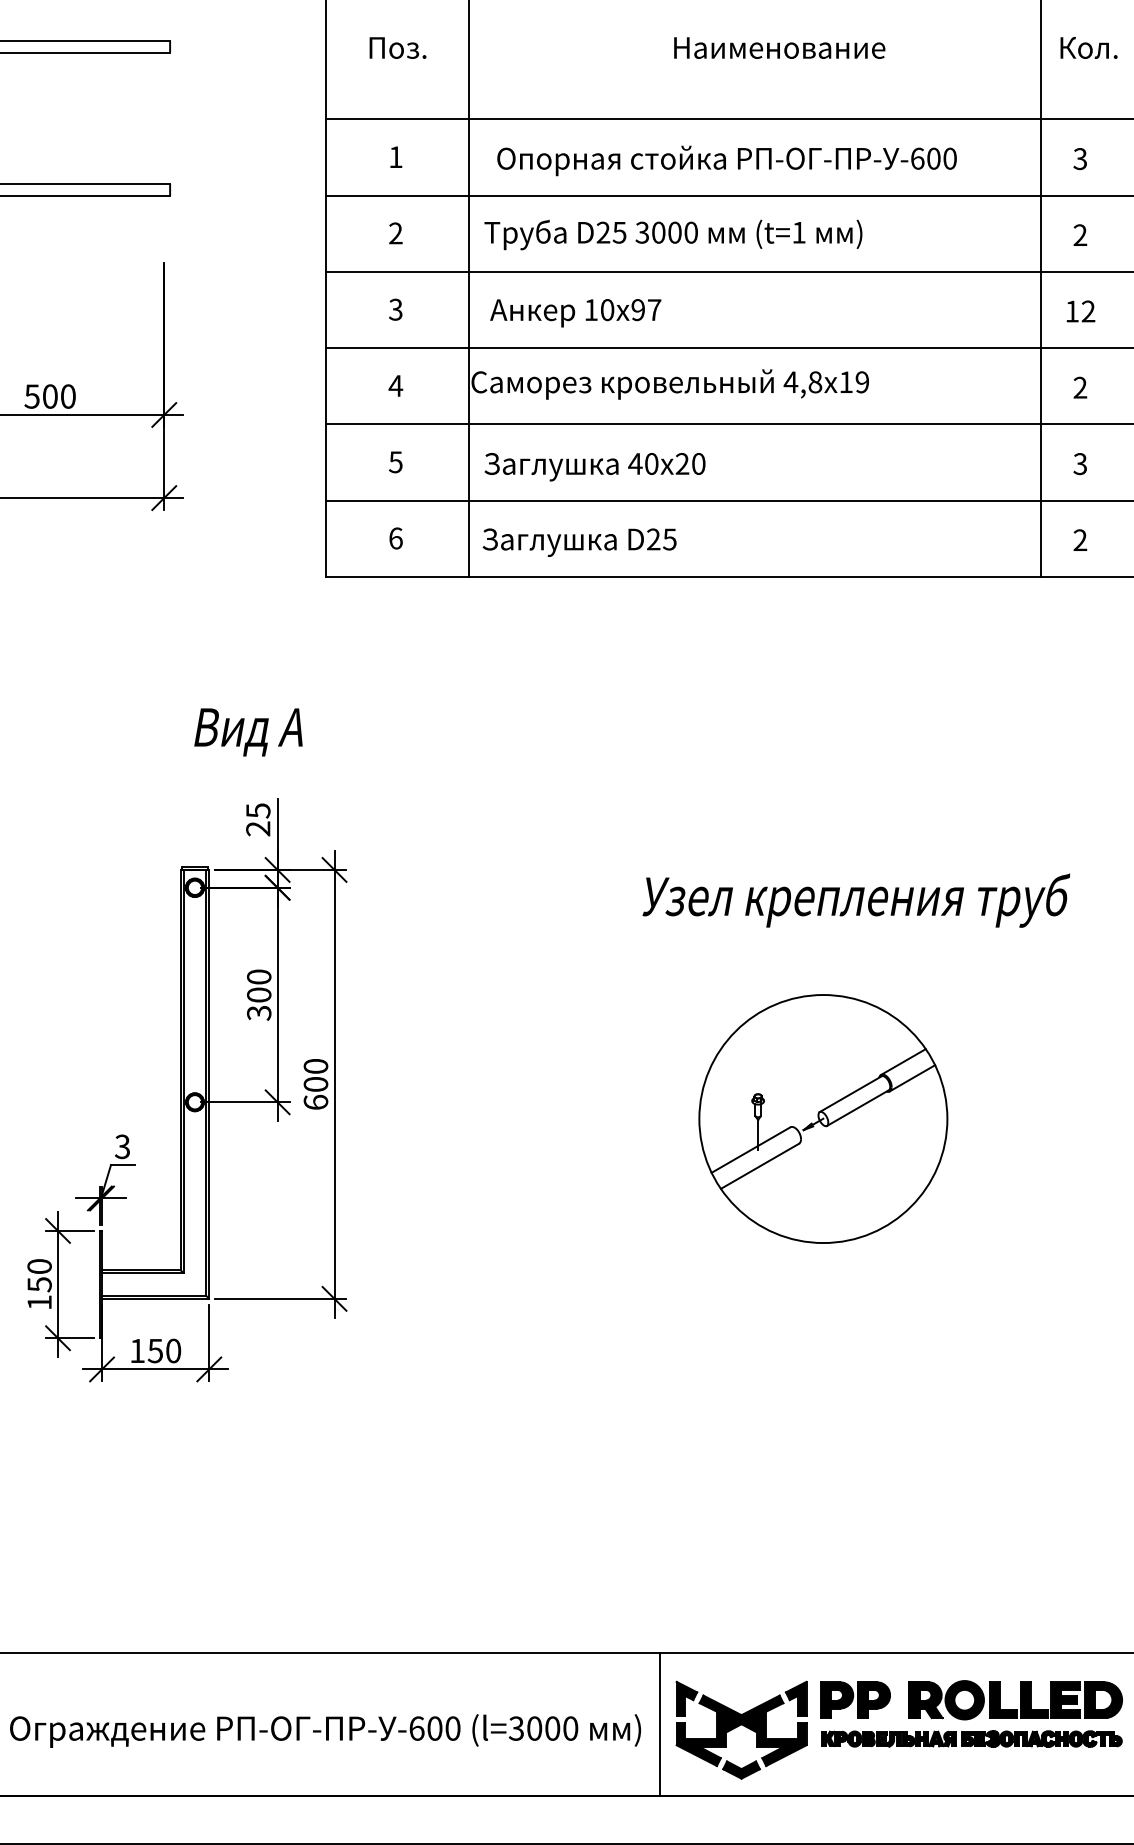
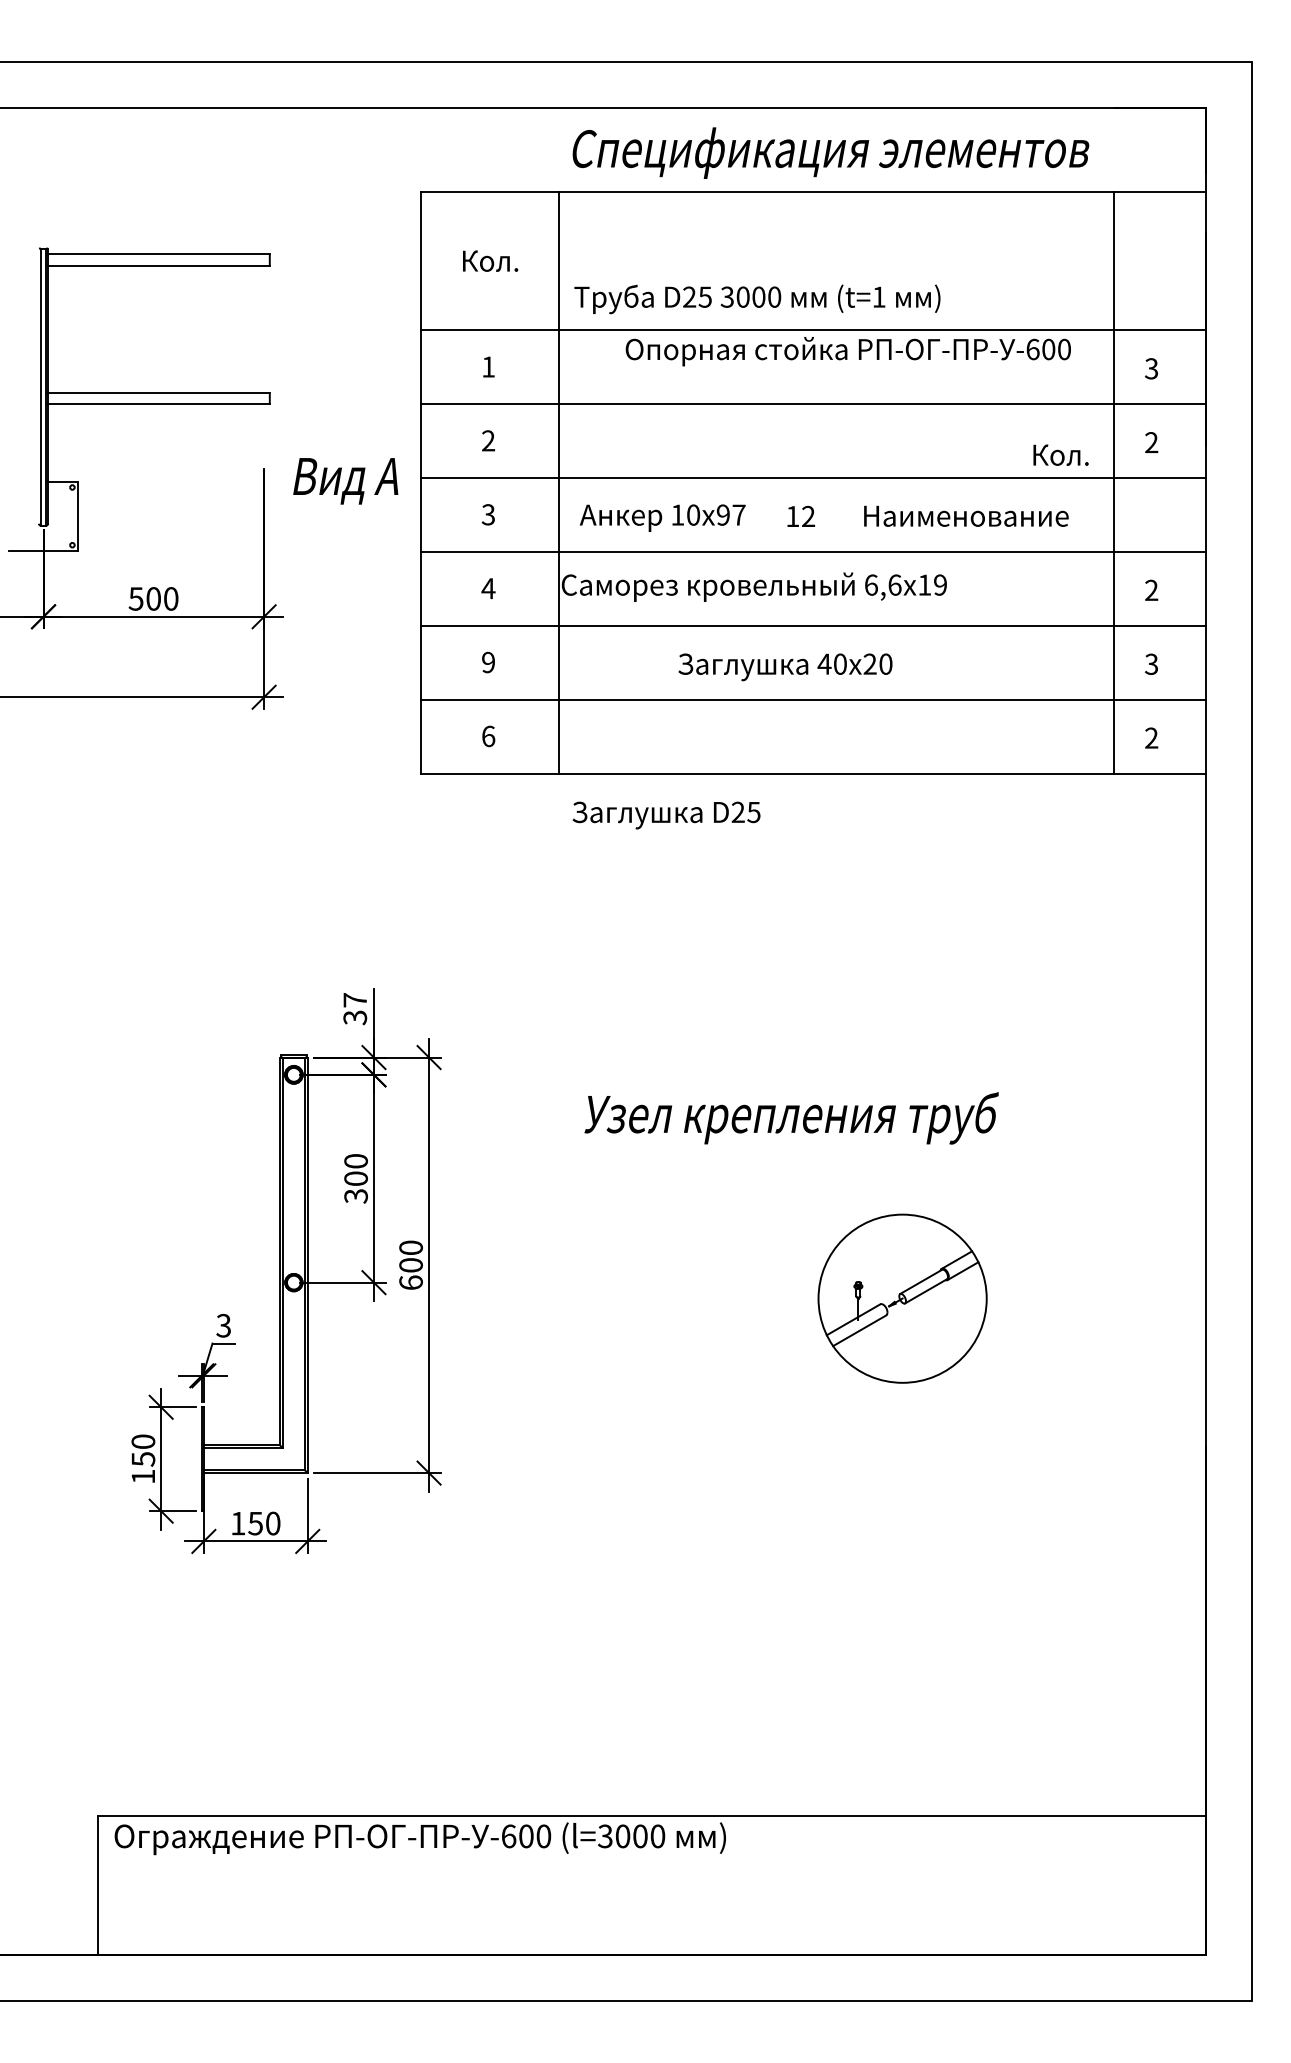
text: (397, 47) -> (490, 260), Поз. -> Кол.
text: (779, 47) -> (966, 515), moved
text: (1088, 47) -> (1060, 454), moved
text: (726, 160) -> (847, 351), moved
text: (673, 235) -> (757, 299), moved
text: (1080, 310) -> (800, 515), moved
text: (802, 381) -> (882, 584), 4,8 -> 6,6
text: (394, 462) -> (487, 662), 5 -> 9
text: (595, 467) -> (785, 667), moved
text: (579, 542) -> (666, 815), moved
text: (248, 732) -> (345, 481), moved
text: (258, 820) -> (355, 1009), 25 -> 37
text: (856, 900) -> (791, 1118), moved
part: (823, 1118) -> (902, 1298), size x0.7
line: (660, 1724) -> (744, 1885), removed
part: (898, 1729) -> (975, 1890), removed
text: (324, 1730) -> (419, 1838), moved

